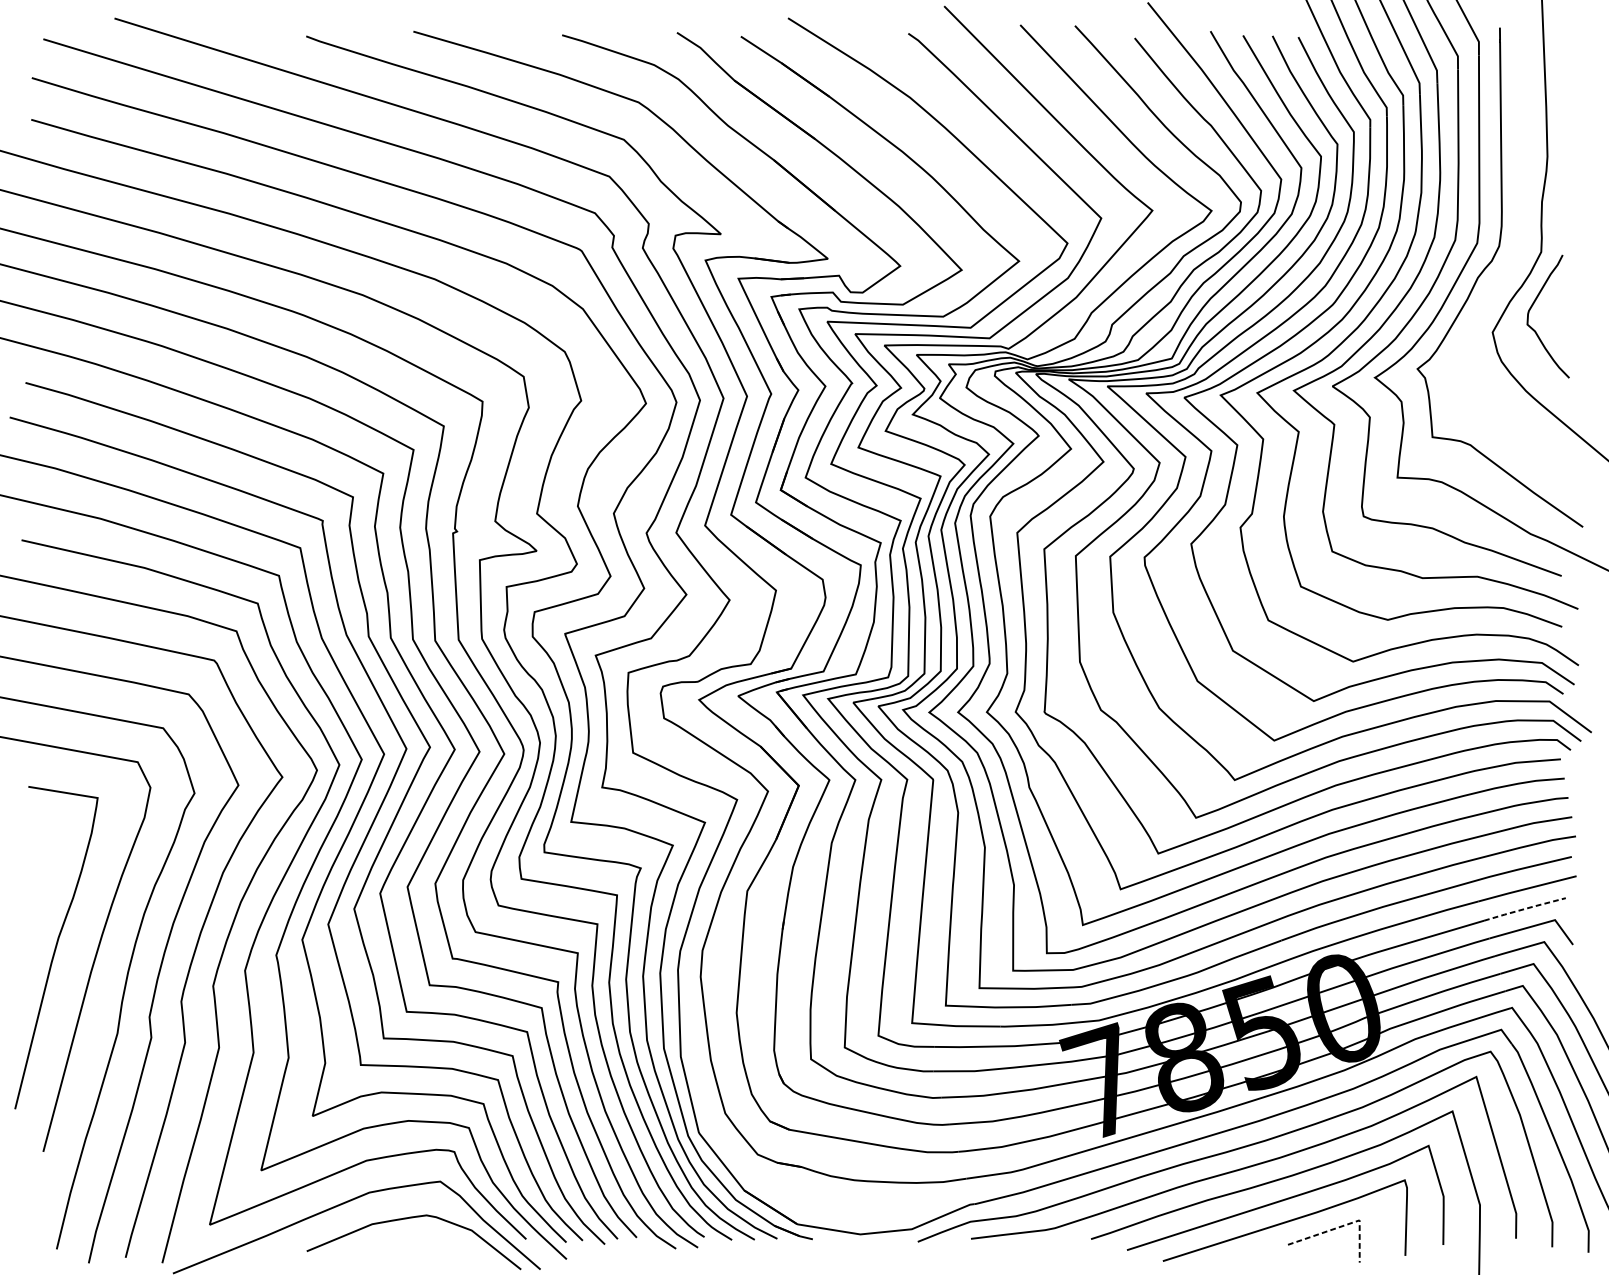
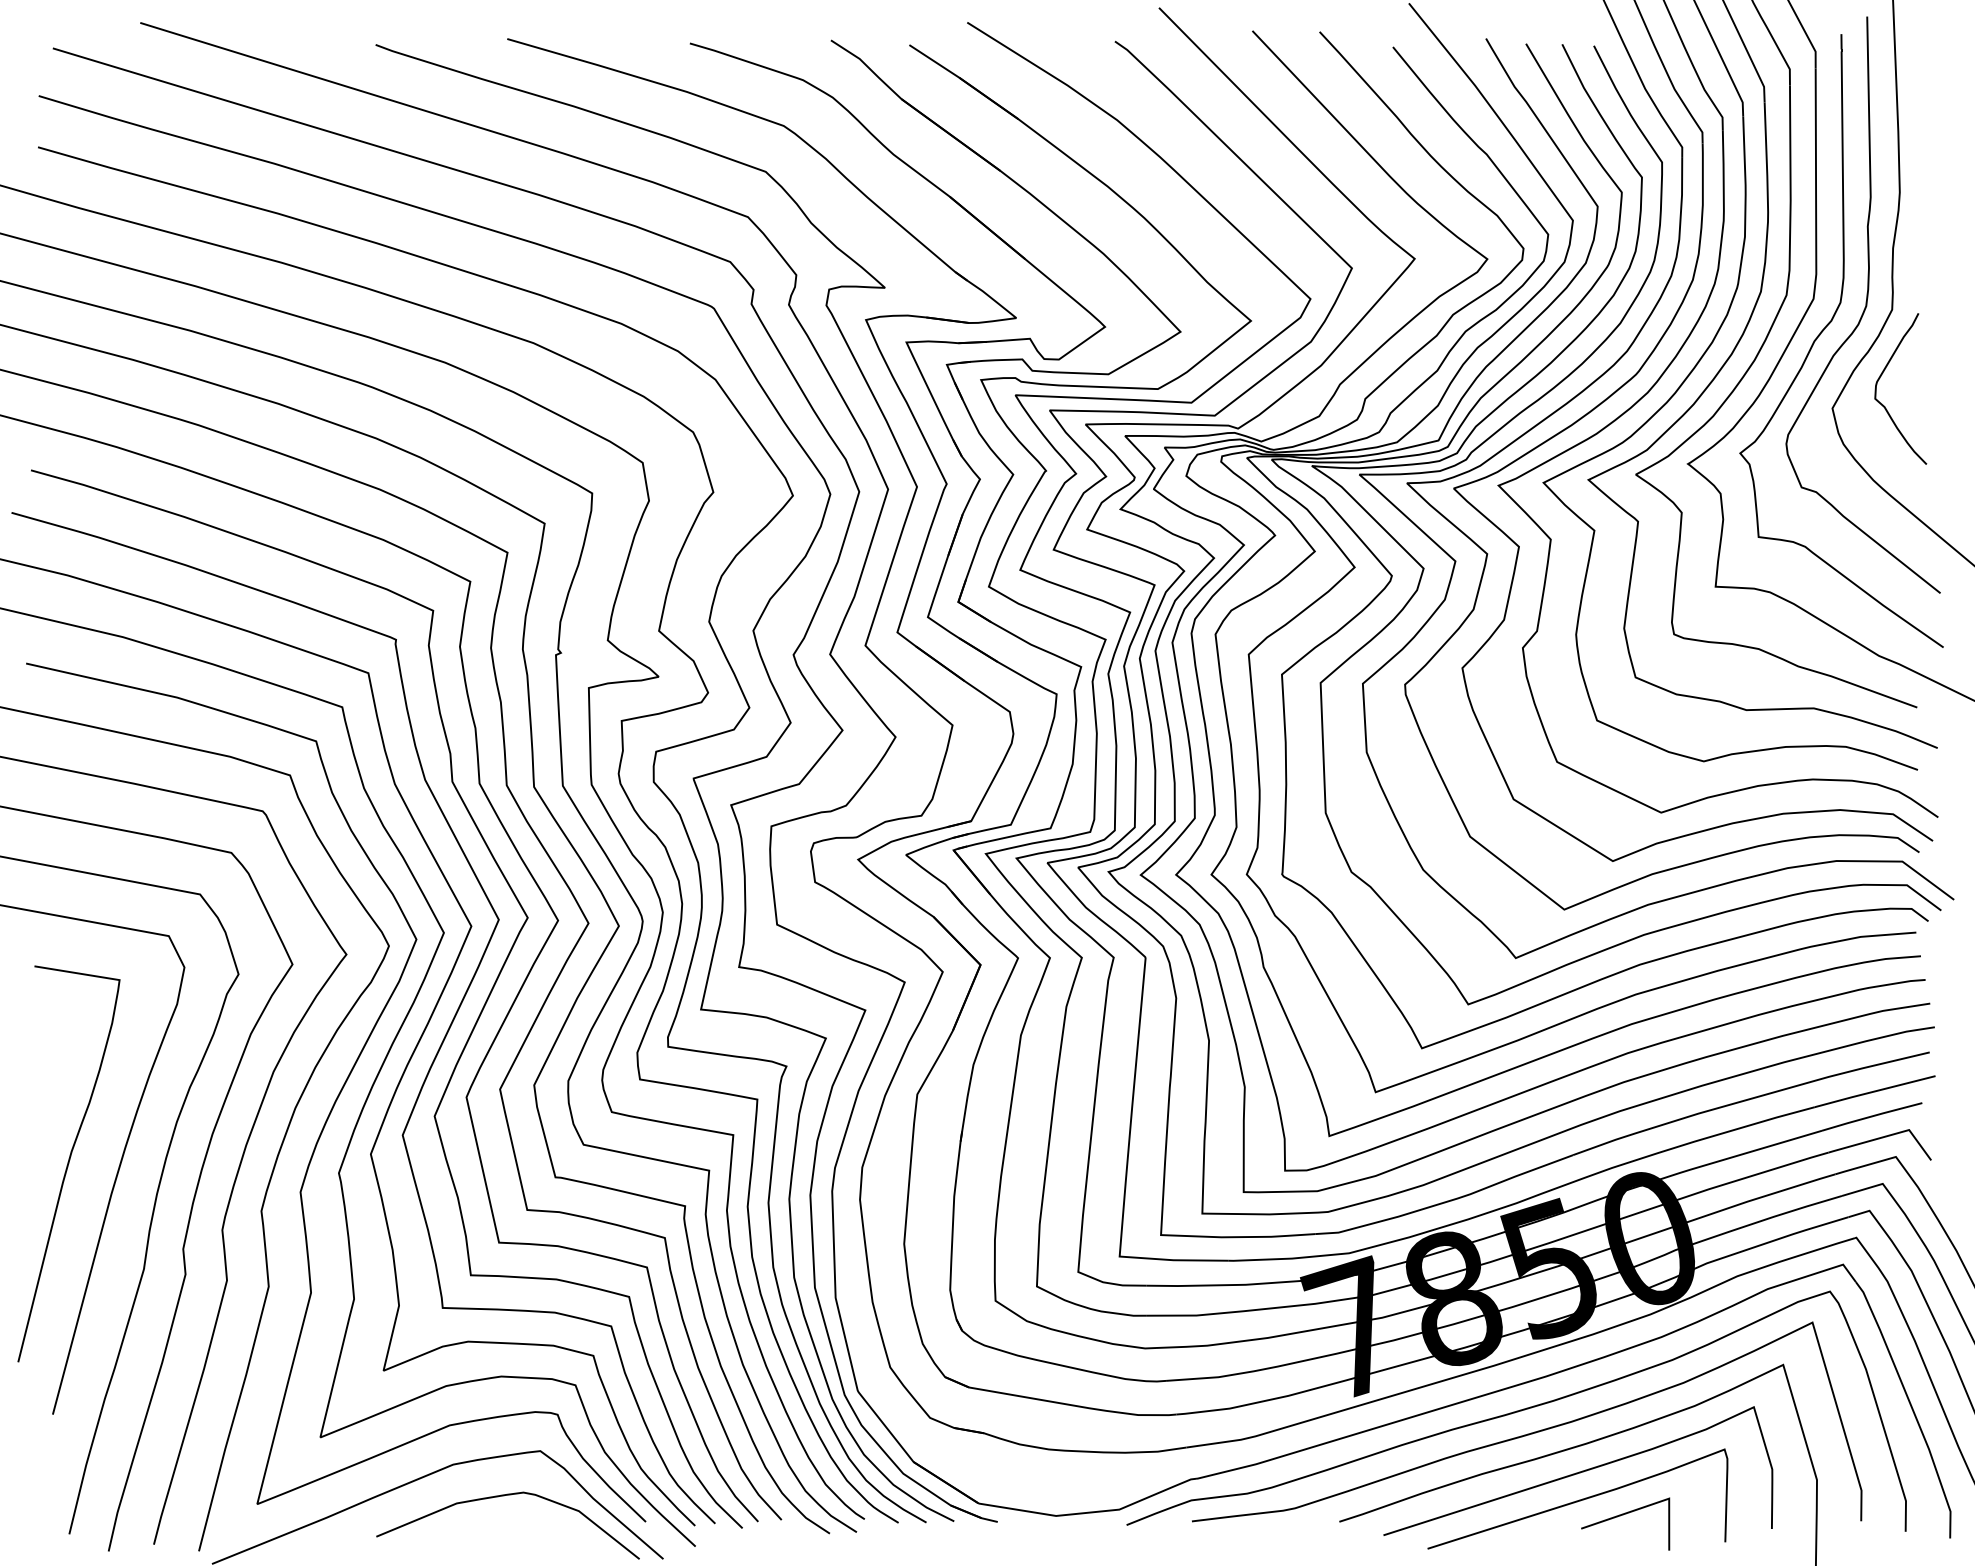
curve: (1519, 247) -> (1865, 304), added
line: (1524, 909) -> (1871, 1116), dashed -> solid
line: (1344, 1225) -> (1650, 1505), dashed -> solid

